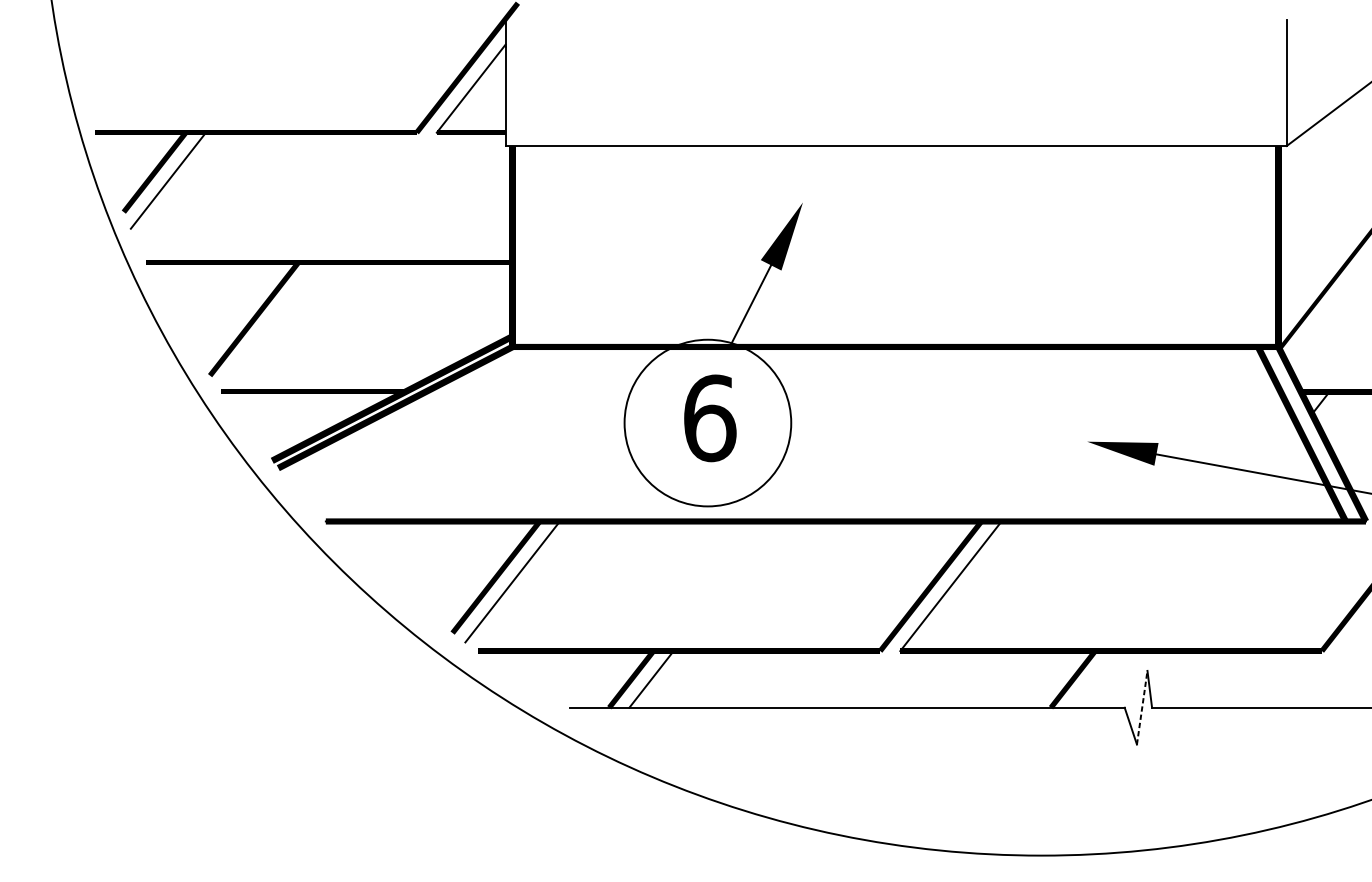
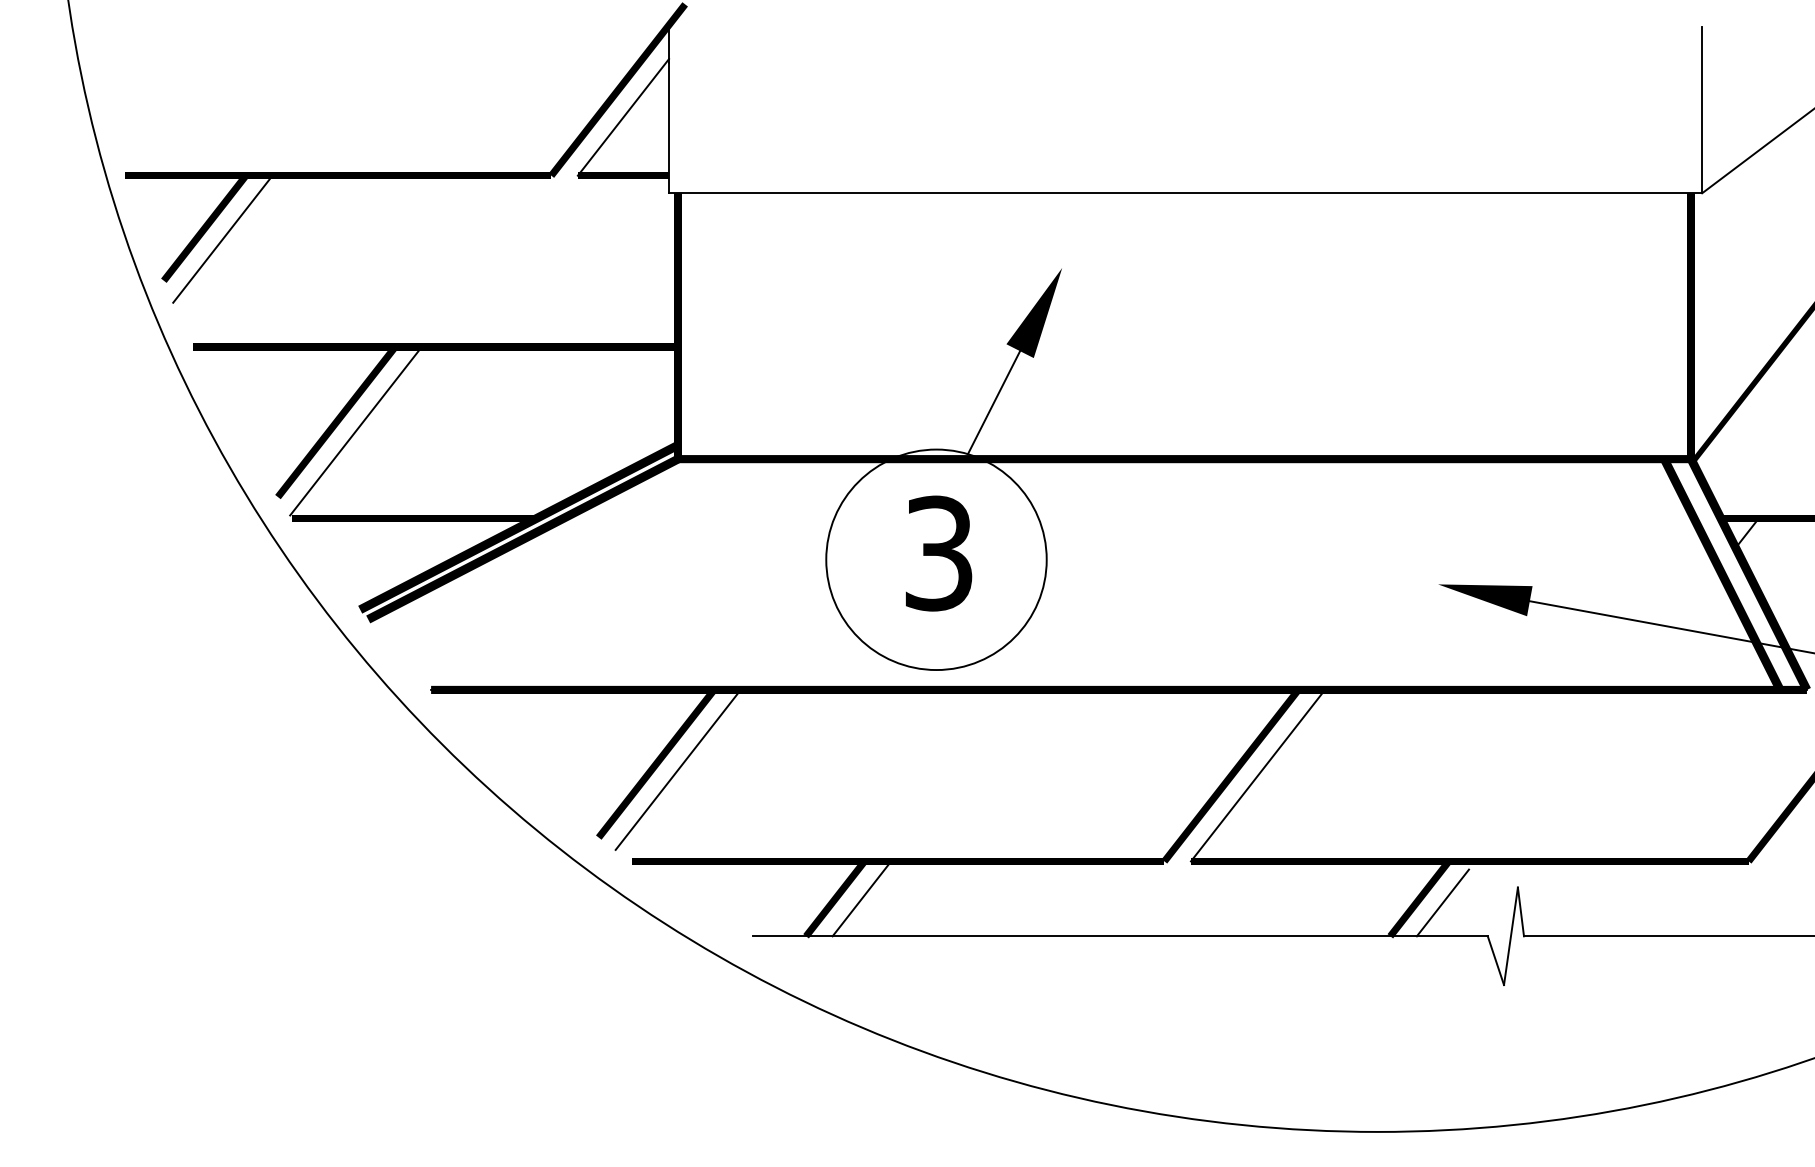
line: (268, 326) -> (355, 431), added
text: (710, 418) -> (939, 553), 6 -> 3
line: (1090, 682) -> (1442, 902), added
line: (1142, 707) -> (1511, 935), dashed -> solid

